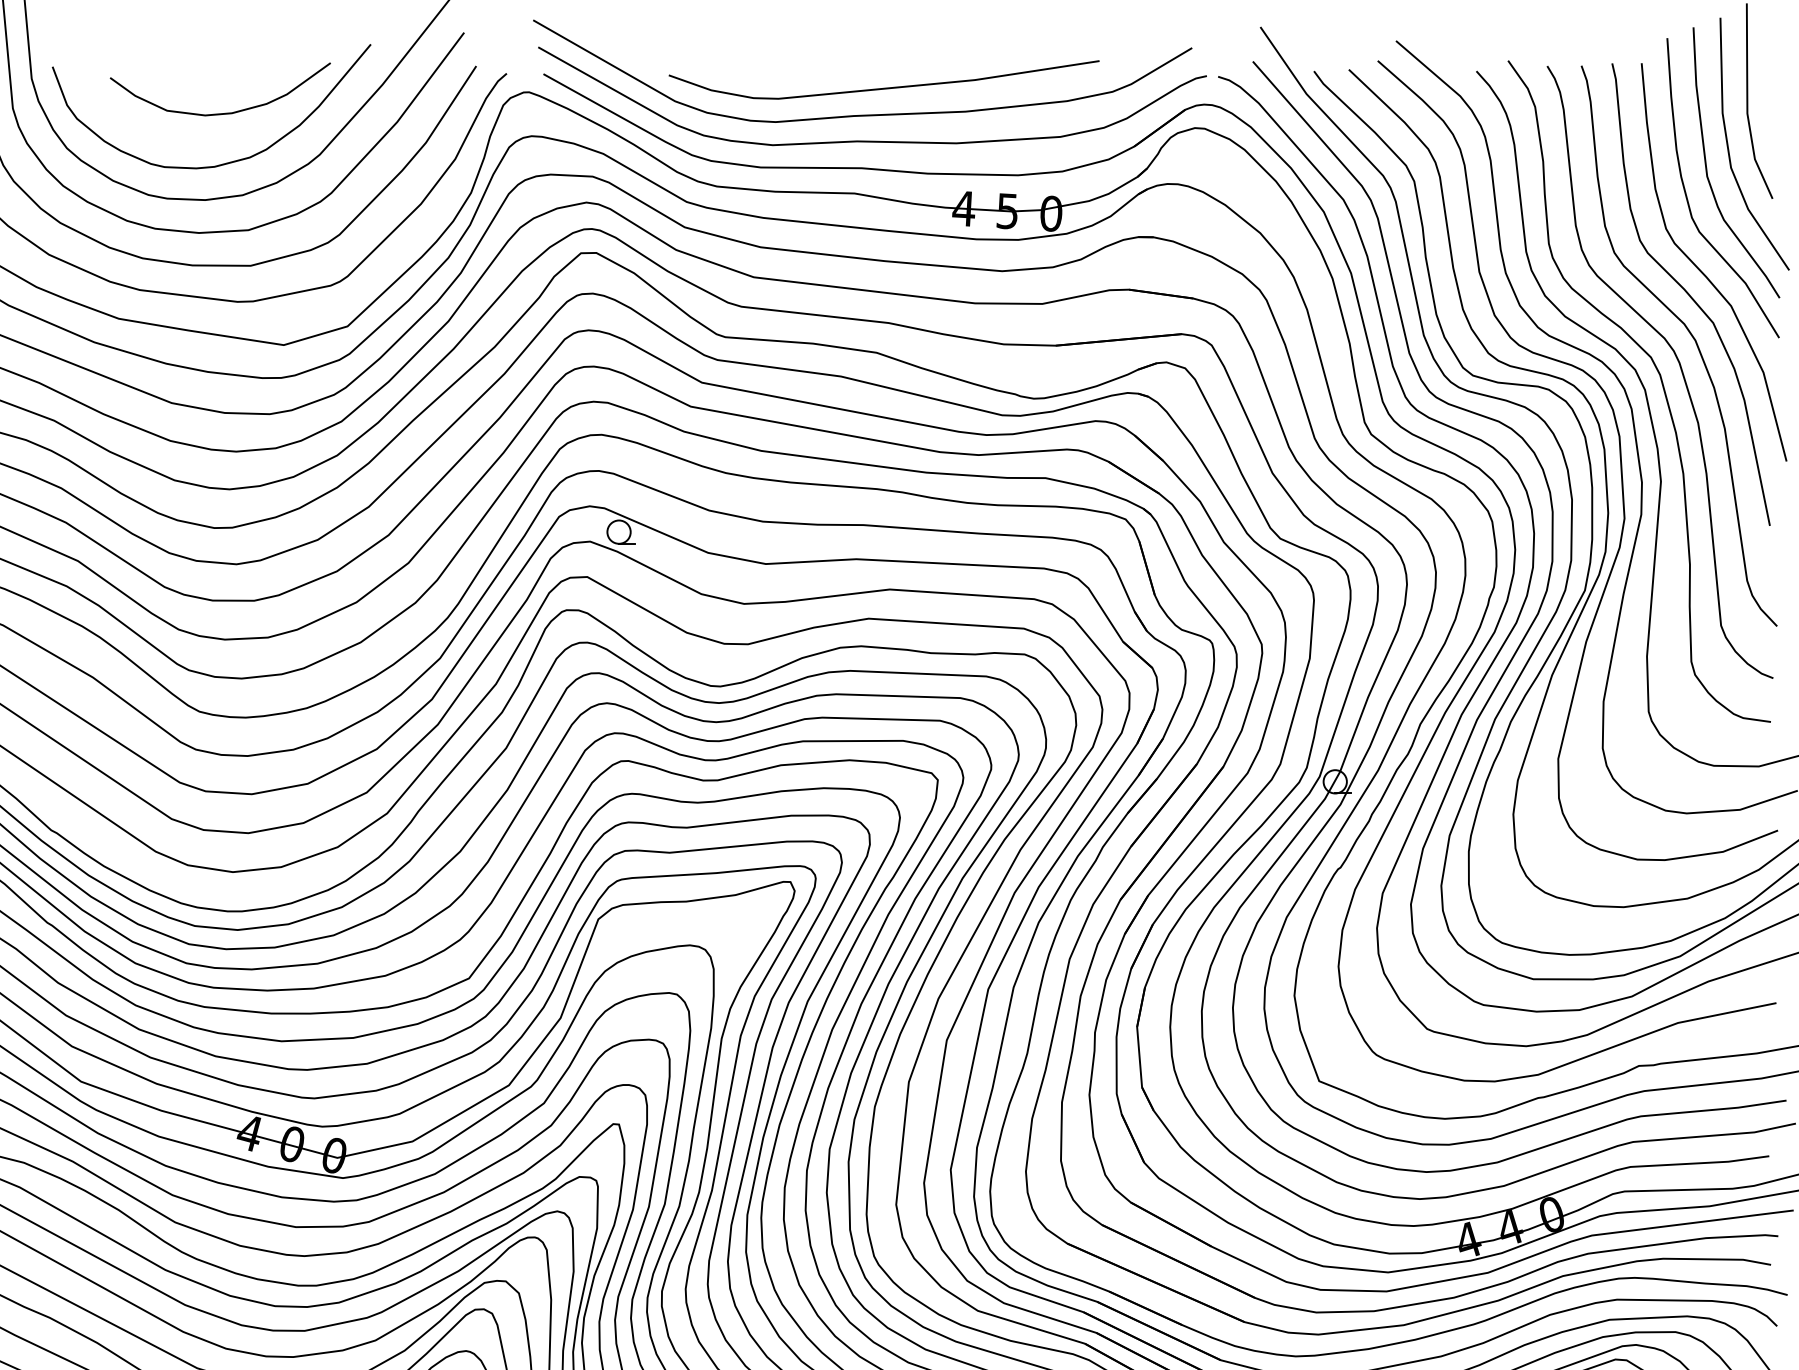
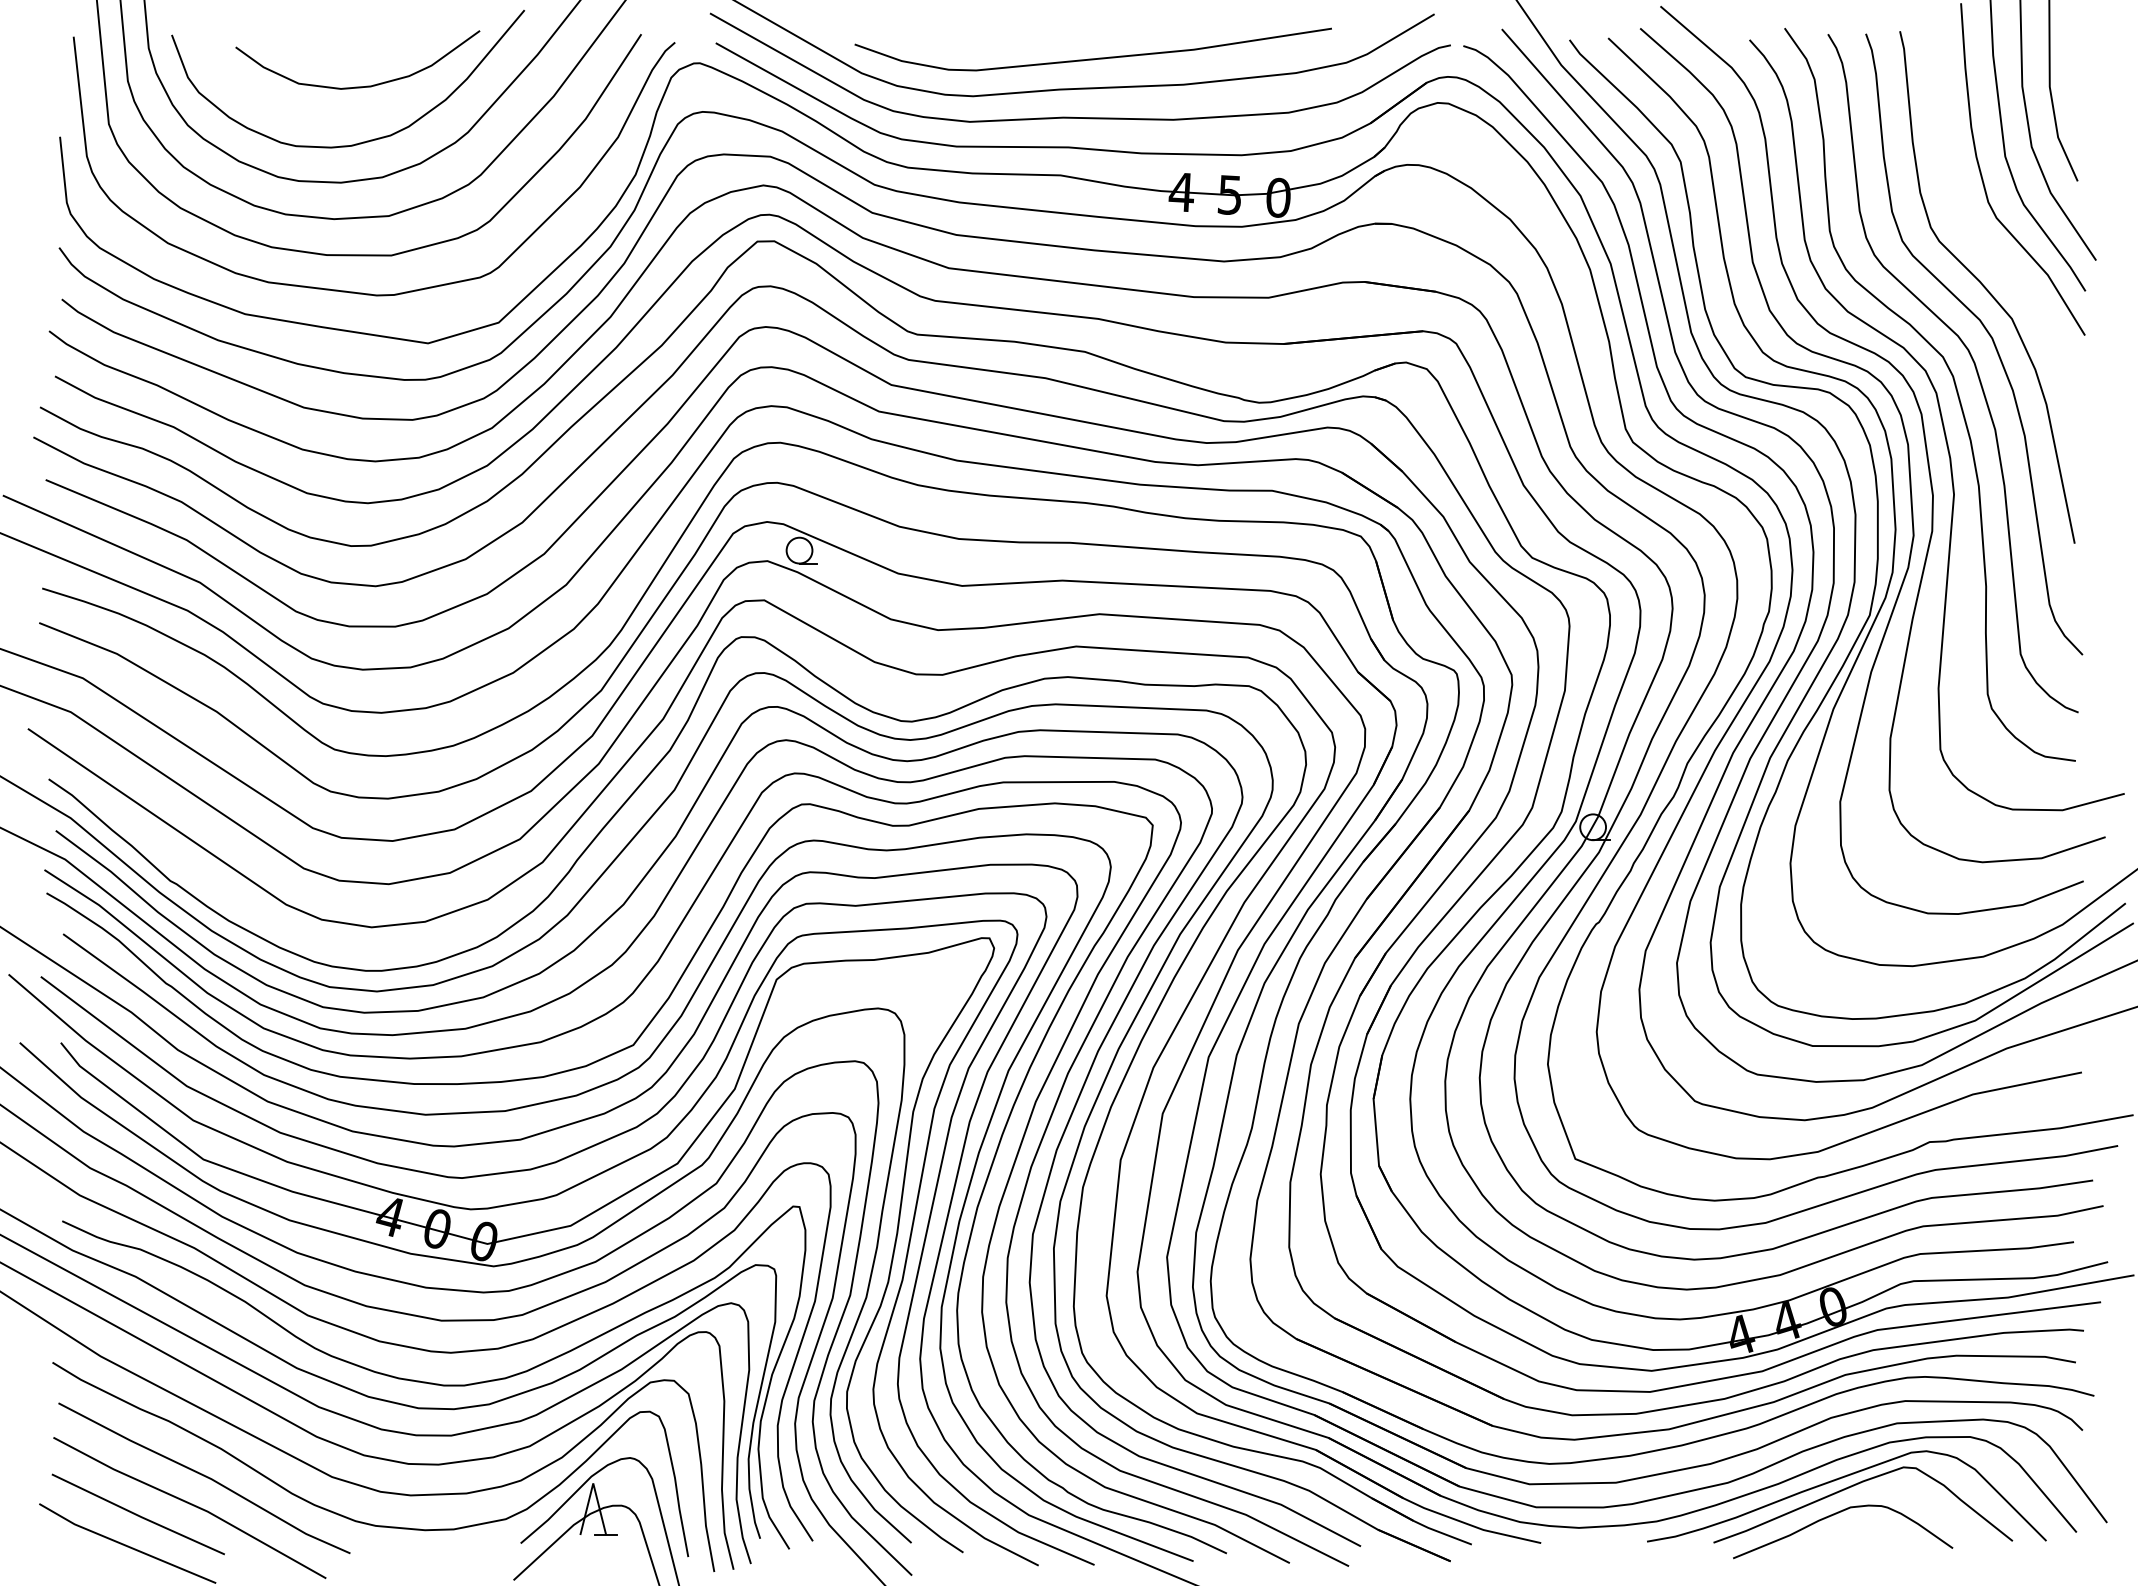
curve: (1702, 272) -> (2000, 262), removed

